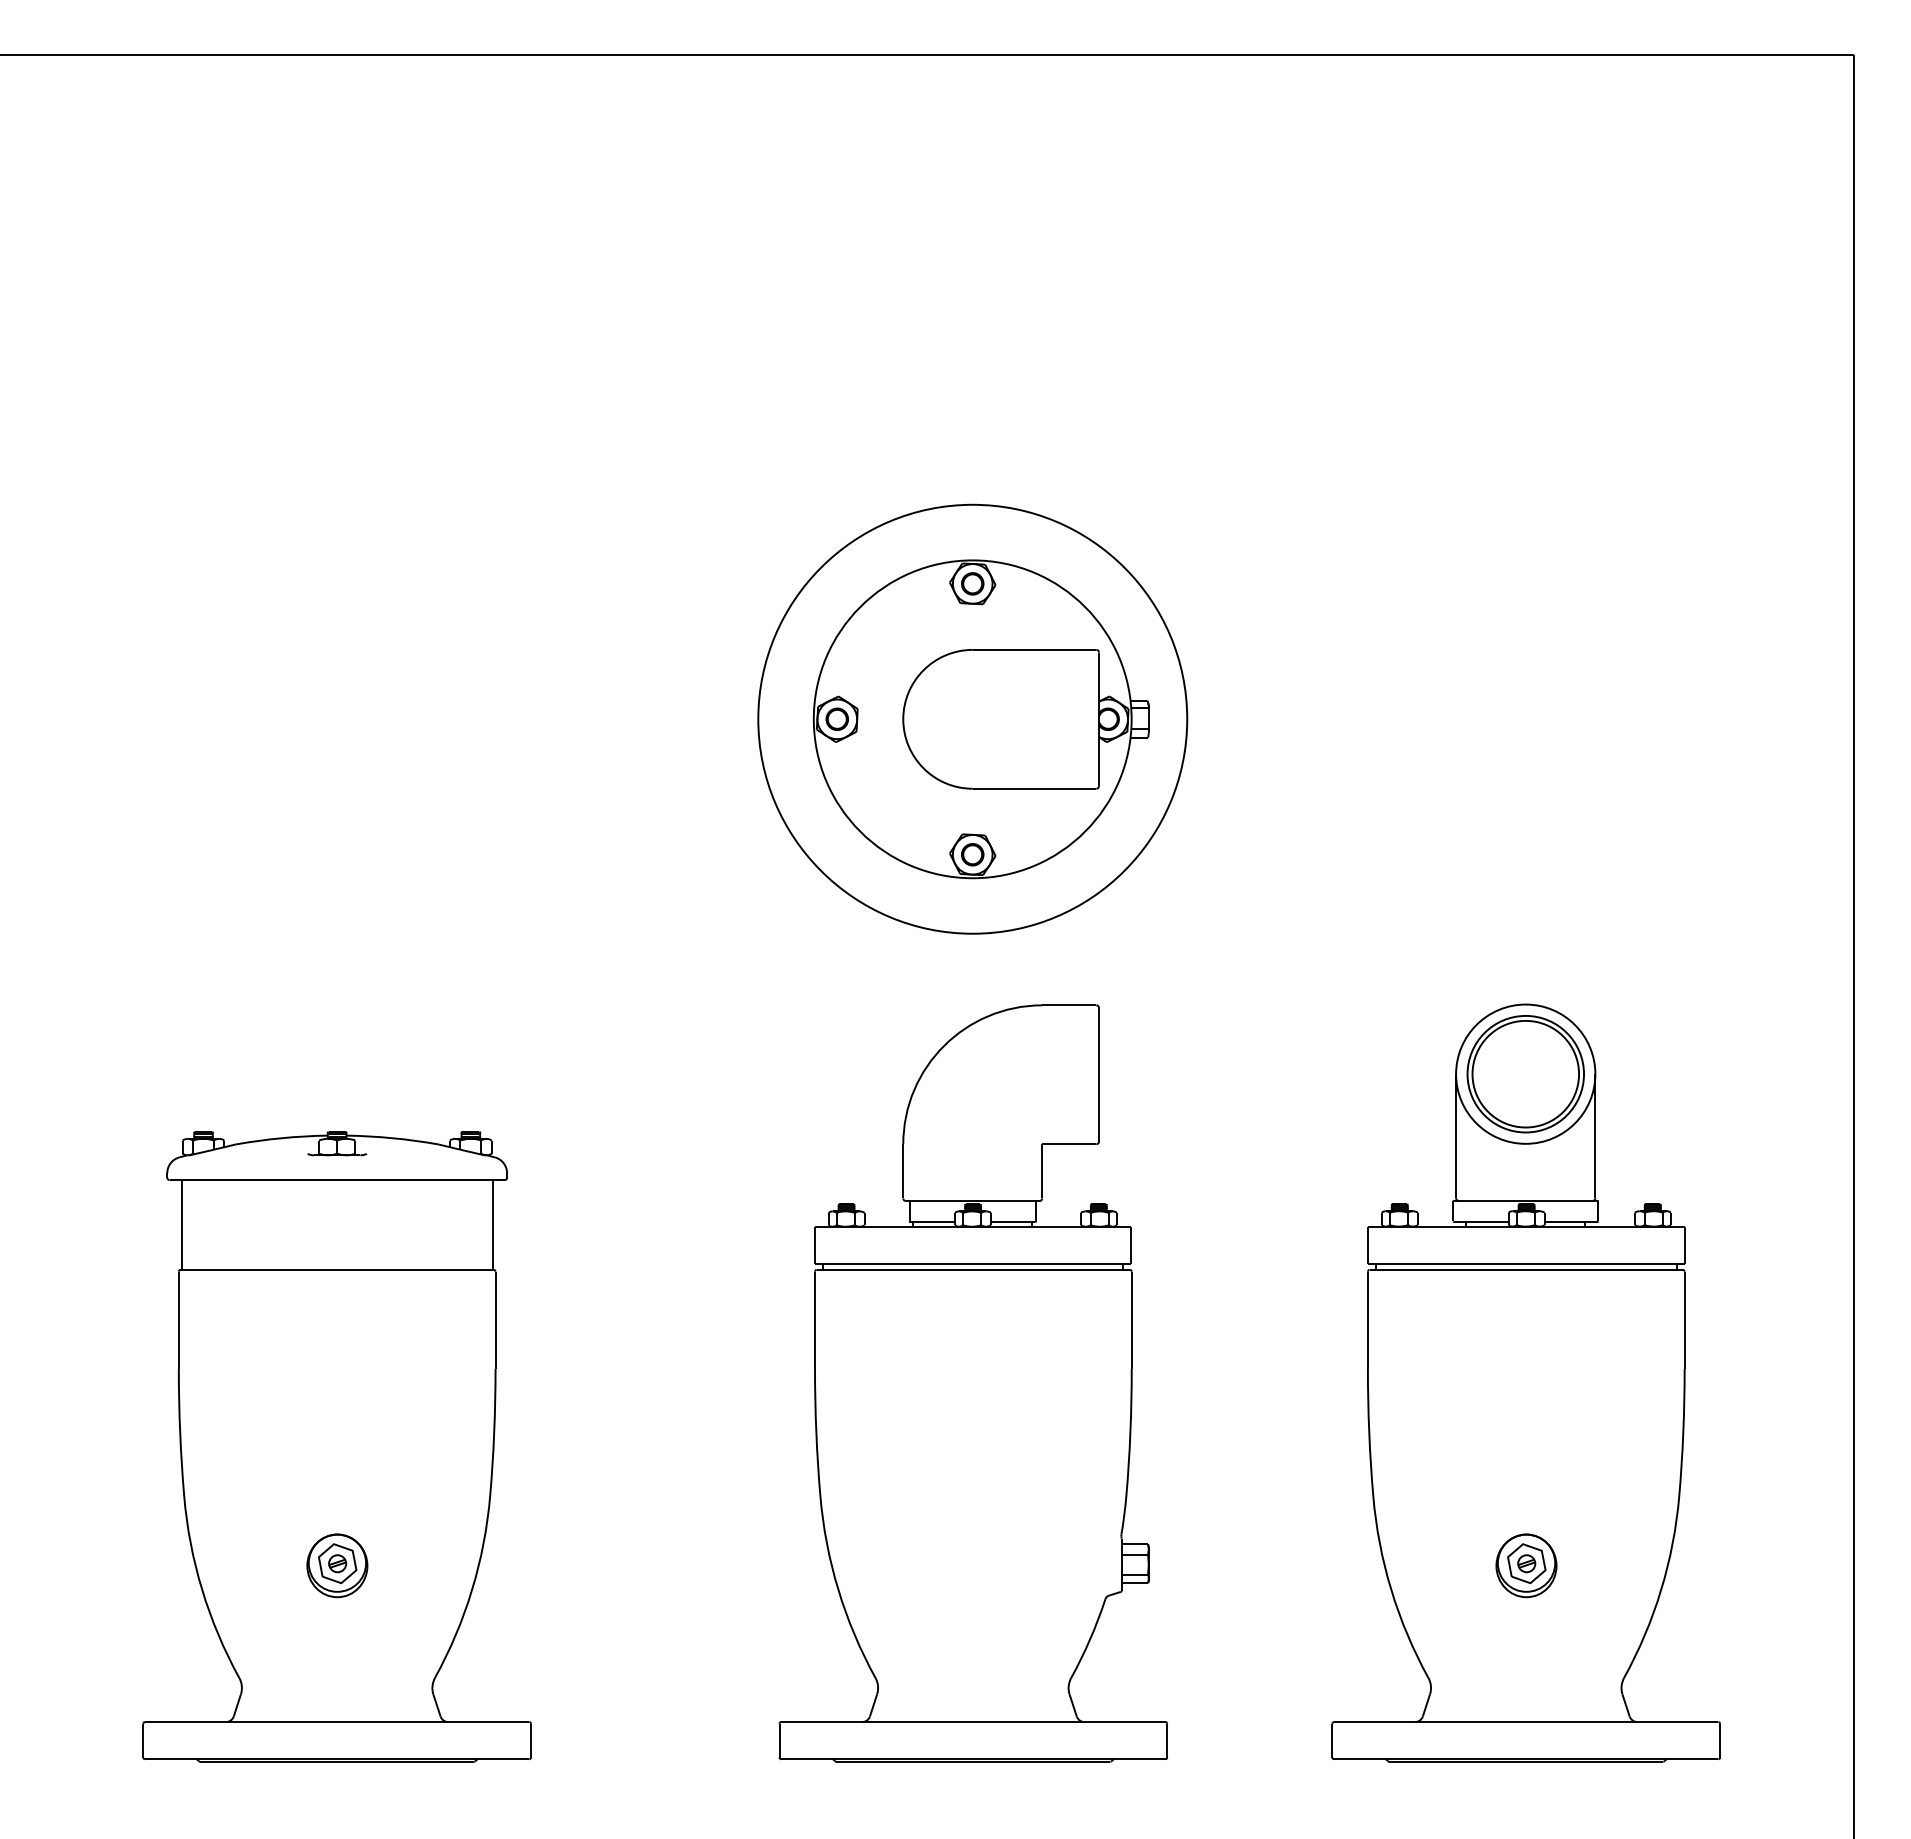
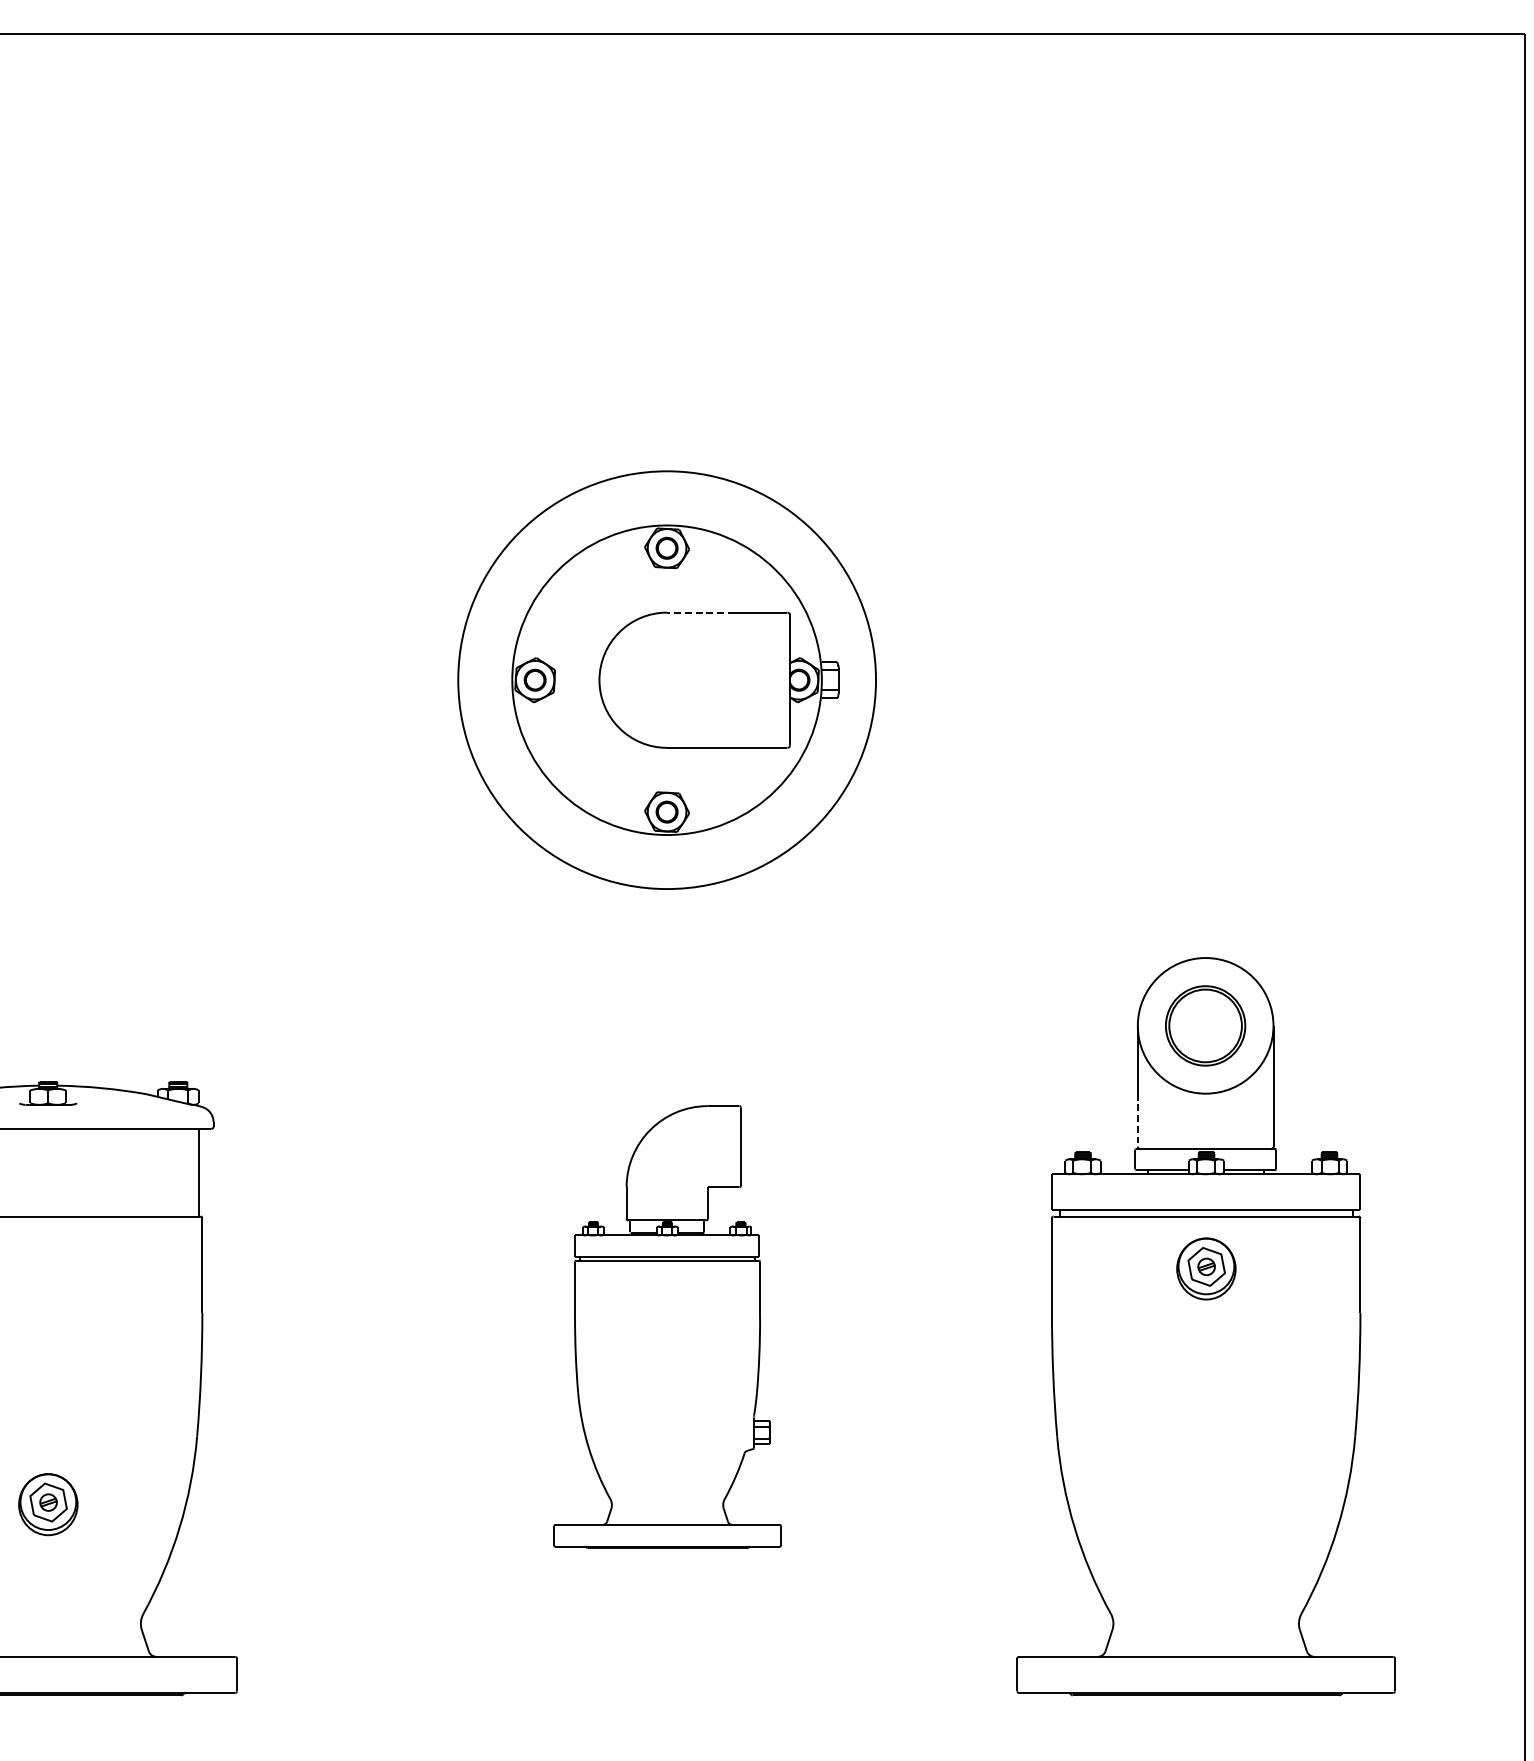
line: (1007, 649) -> (700, 612), solid -> dashed
part: (1525, 1074) -> (1205, 1026), size x0.7
line: (1456, 1171) -> (1138, 1120), solid -> dashed
part: (972, 1383) -> (666, 1327), size x0.6
part: (1526, 1565) -> (1206, 1268), moved

